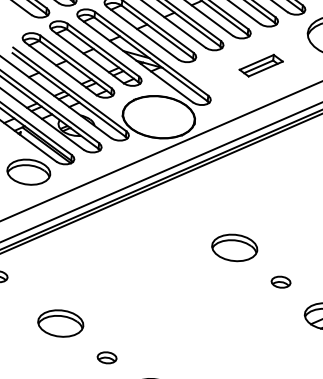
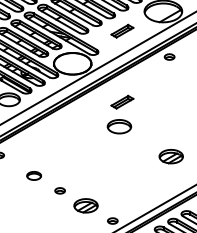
part: (246, 200) -> (122, 101), added
part: (281, 281) -> (145, 141), removed
part: (59, 322) -> (33, 175), size x0.6

